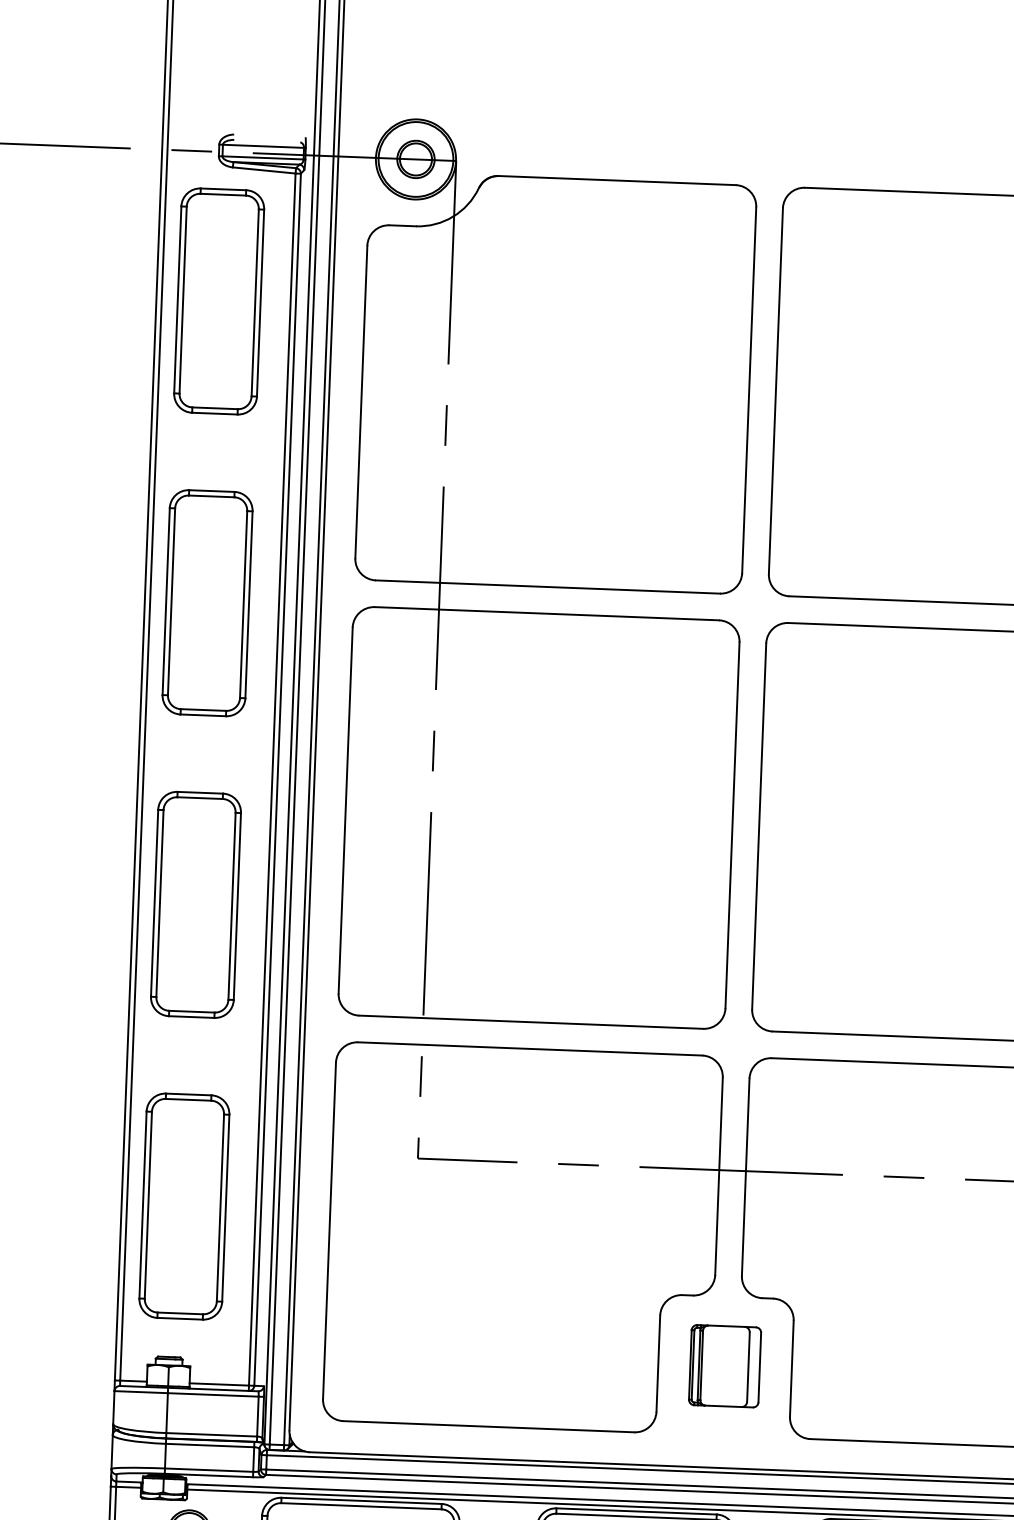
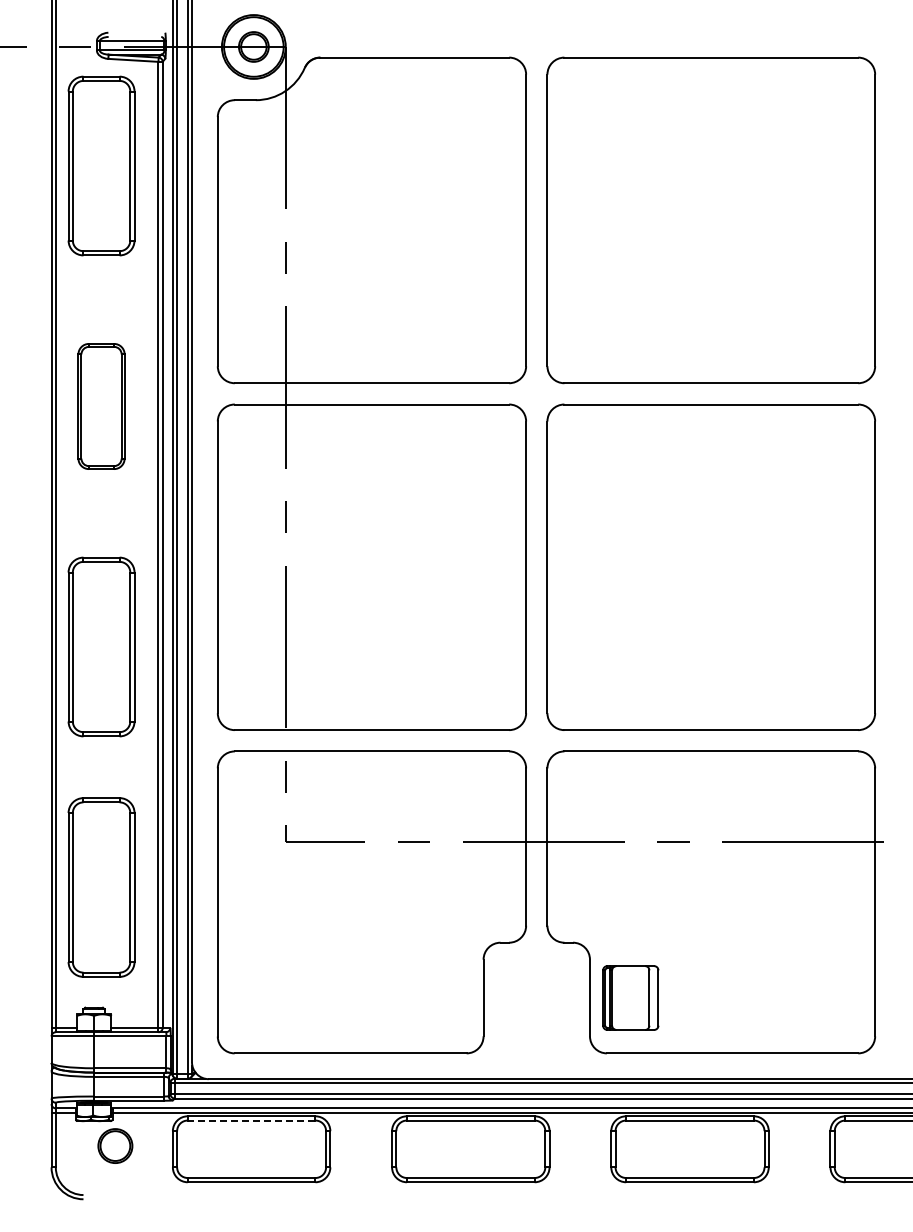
part: (207, 603) -> (101, 406), size x0.7
part: (724, 1365) -> (630, 997), moved
line: (361, 1506) -> (251, 1120), solid -> dashed

